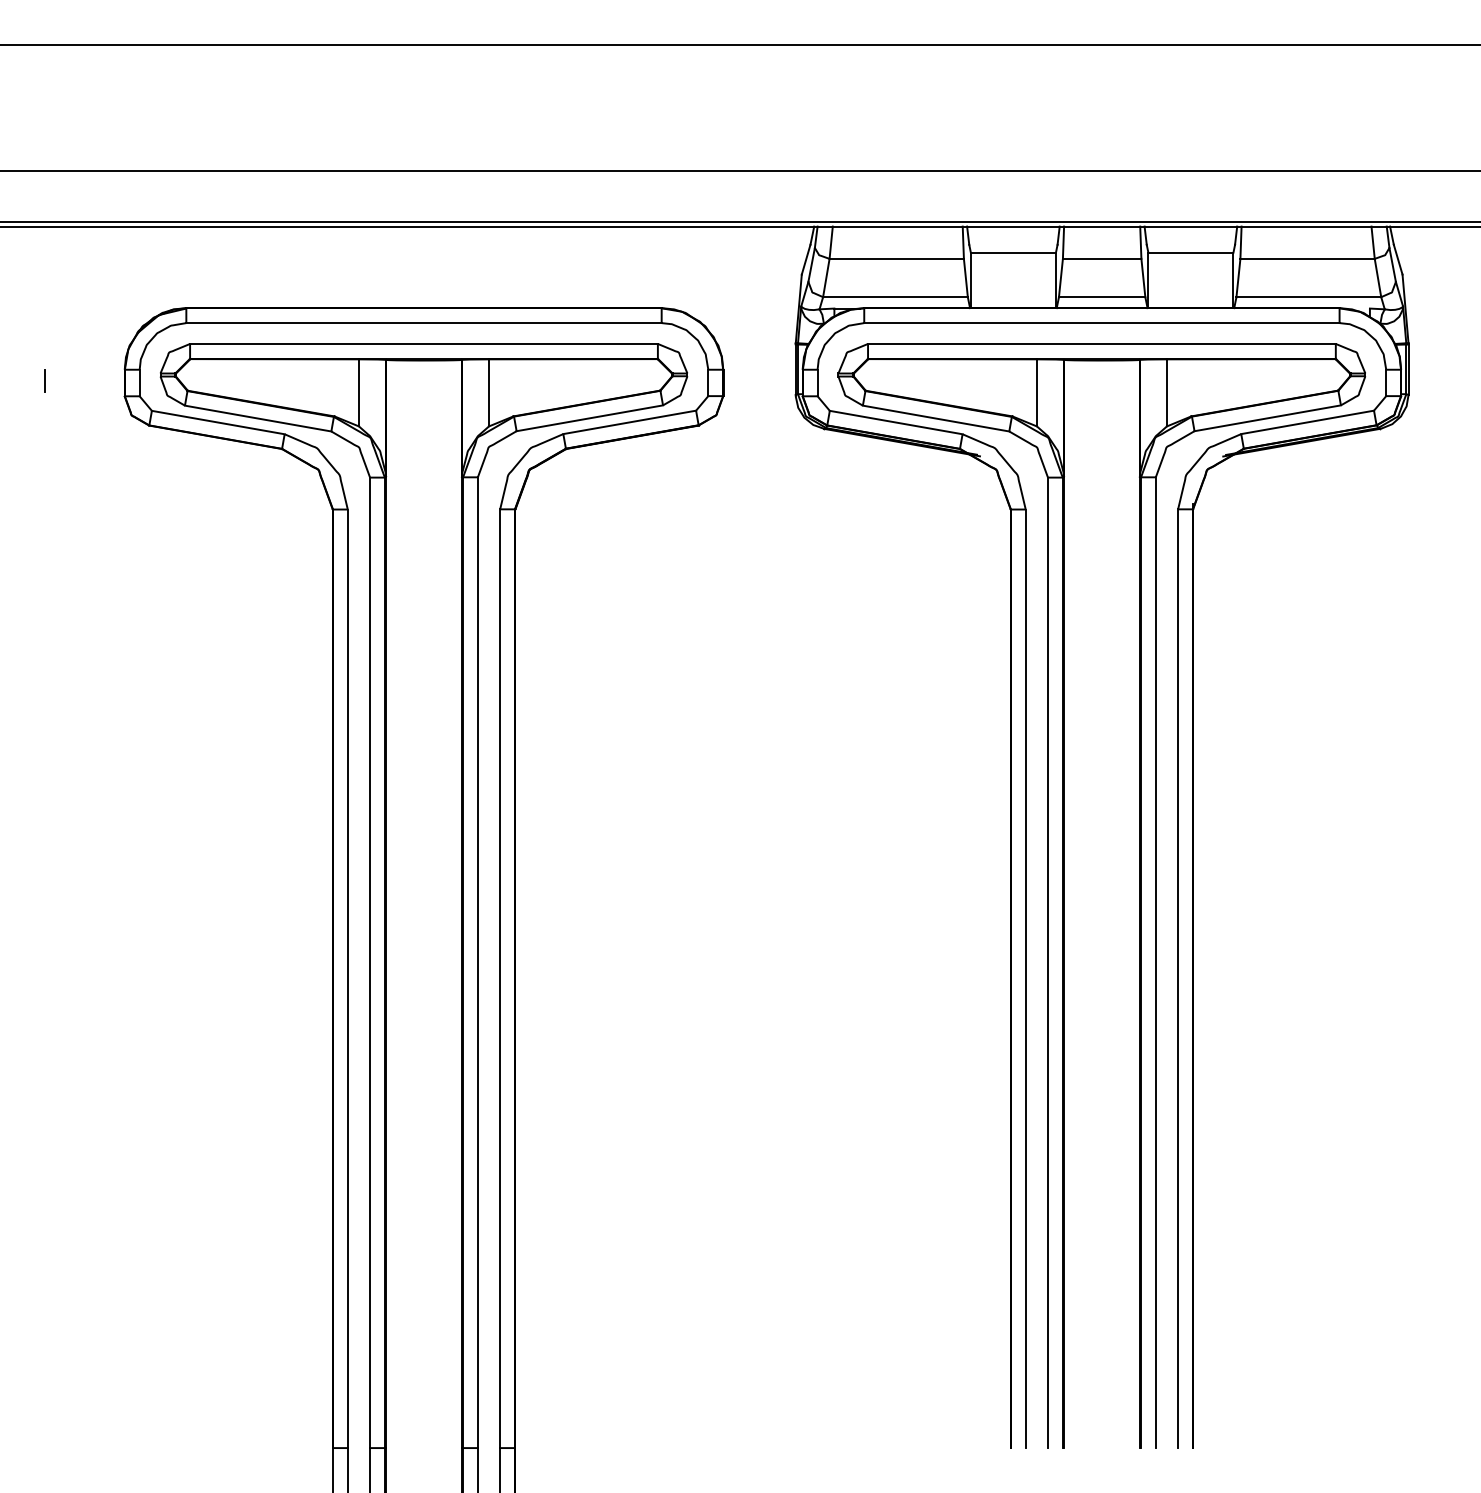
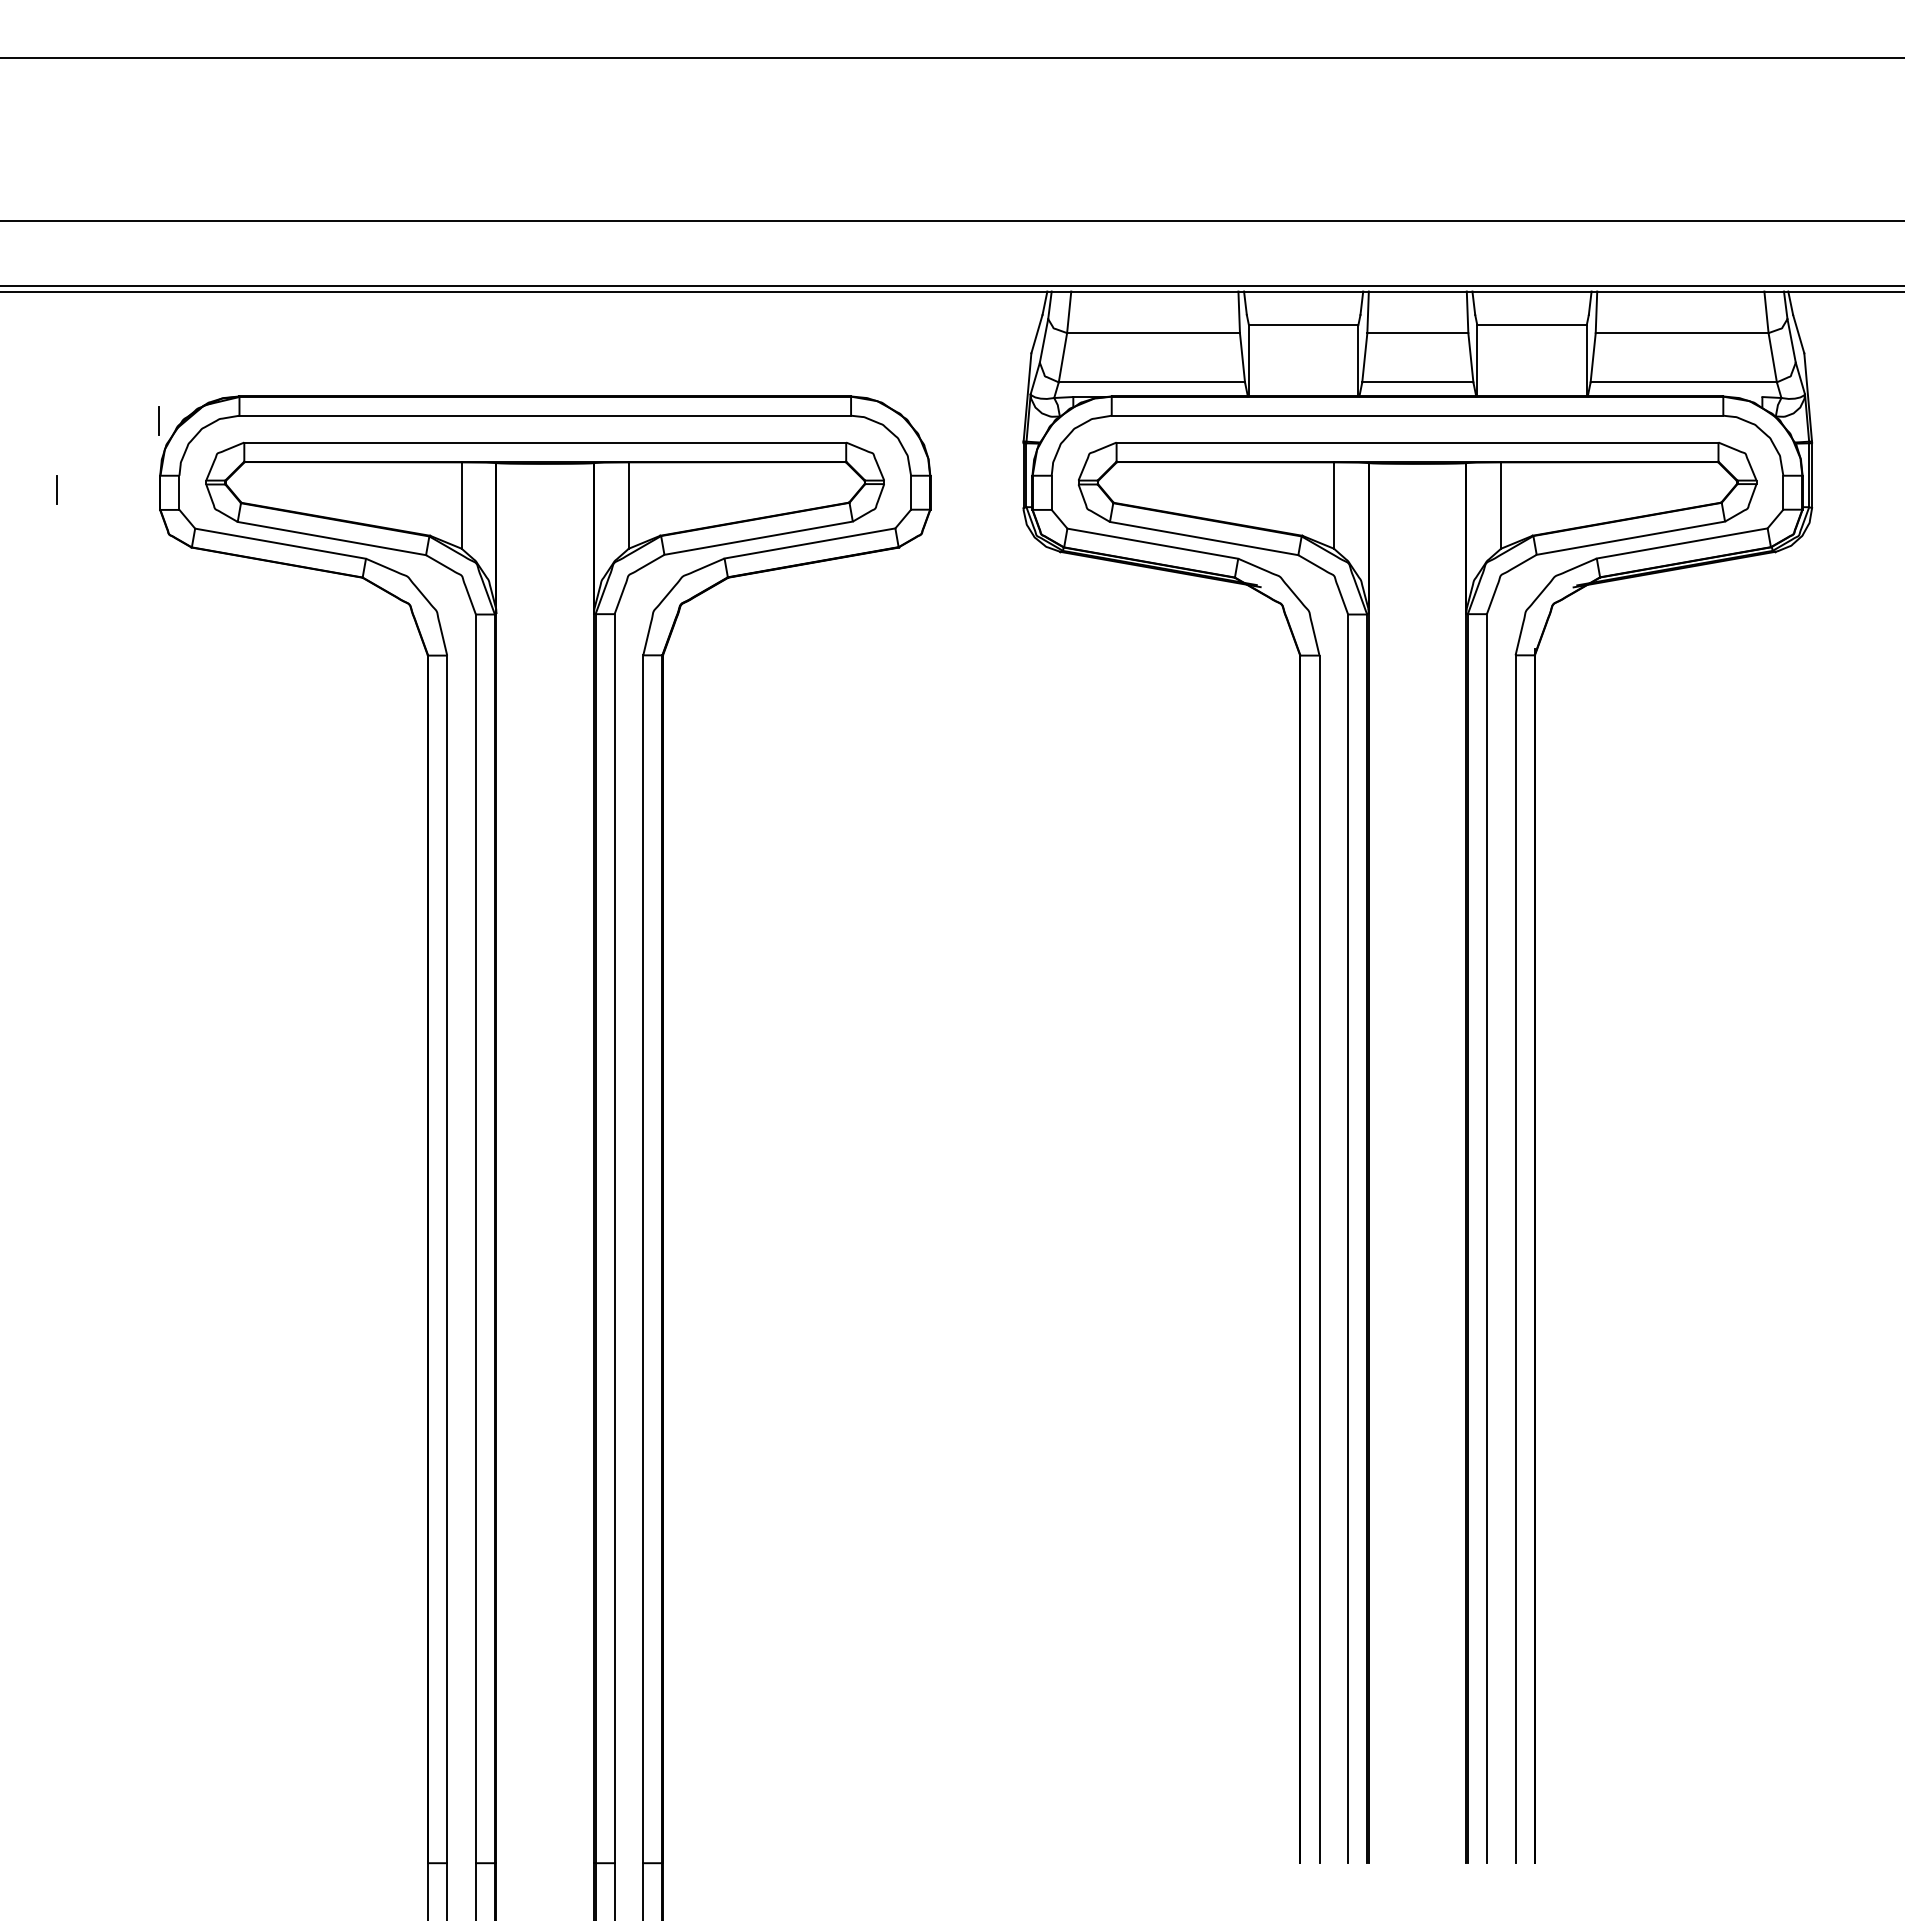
line: (123, 326) -> (158, 420), added

